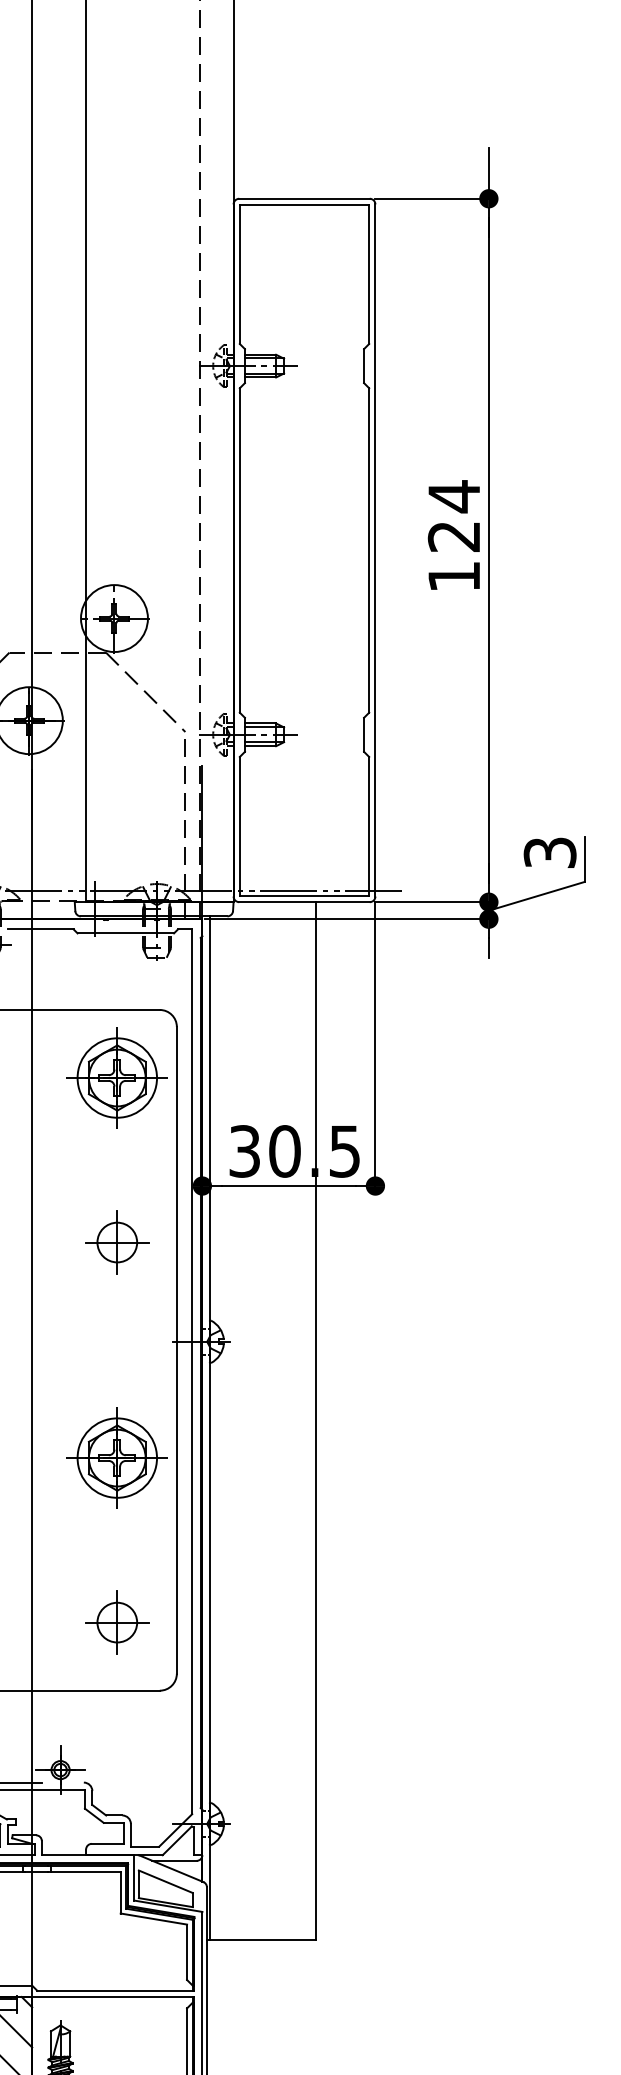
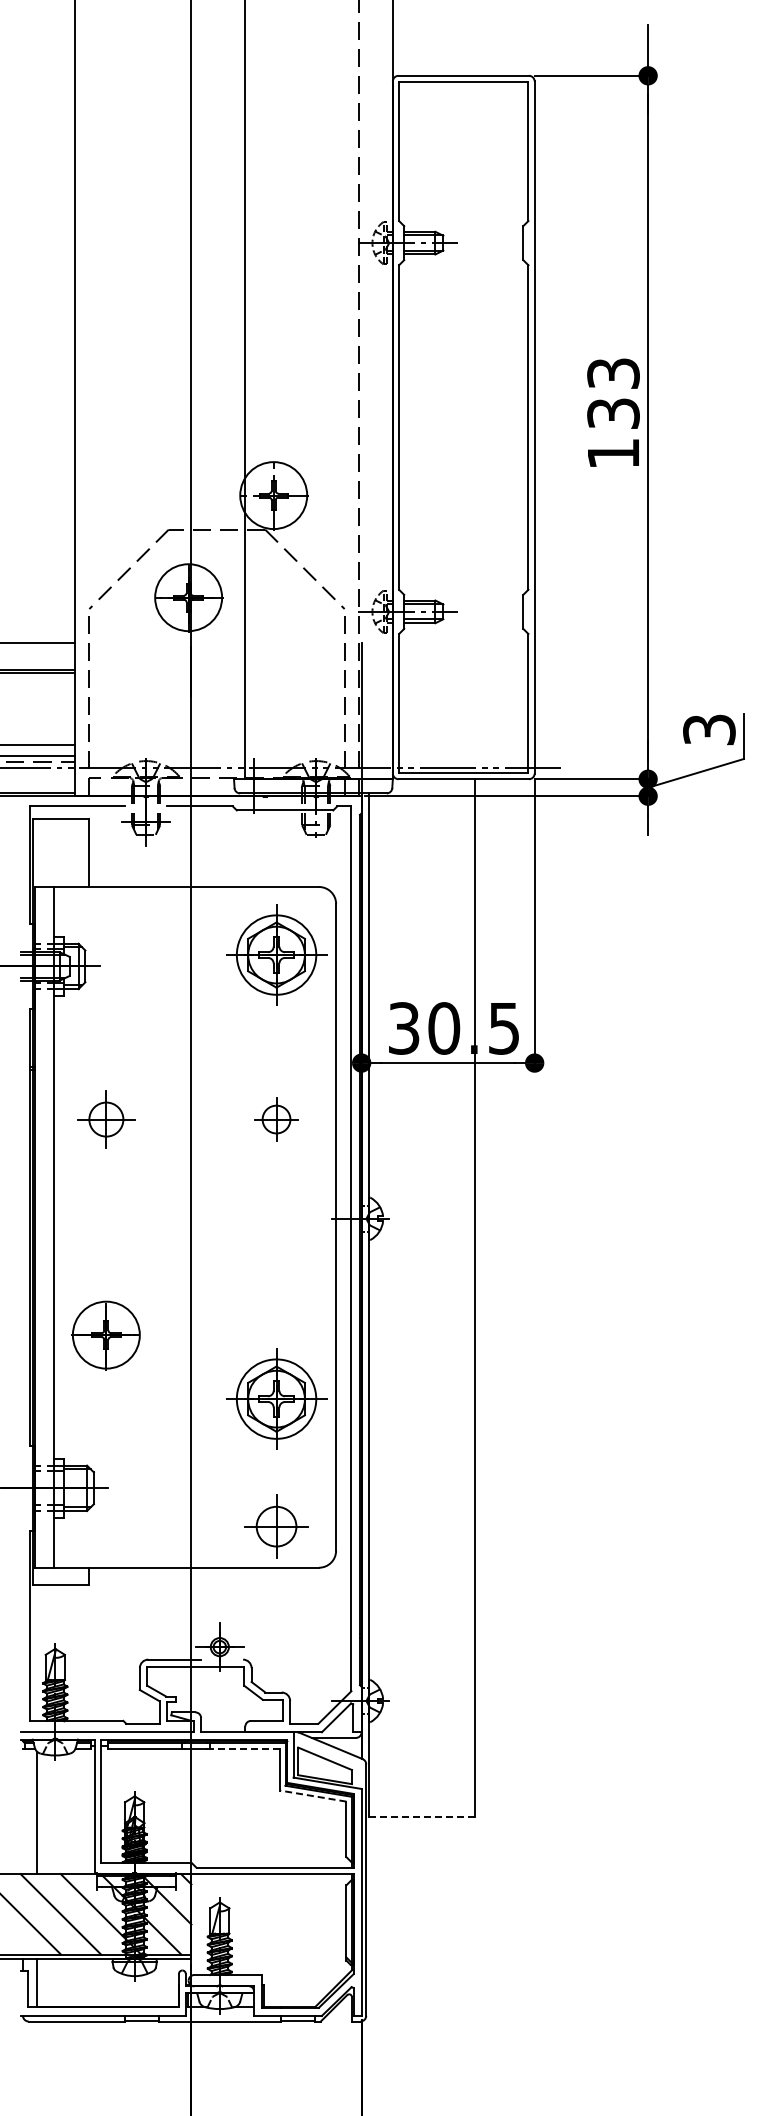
text: (454, 516) -> (613, 393), 124 -> 133
part: (117, 1242) -> (276, 1119), size x0.7
part: (117, 1457) -> (276, 1398), moved
part: (117, 1622) -> (276, 1526), moved
line: (86, 1871) -> (245, 1748), solid -> dashed
line: (154, 1919) -> (313, 1796), solid -> dashed
line: (261, 1940) -> (420, 1817), solid -> dashed

